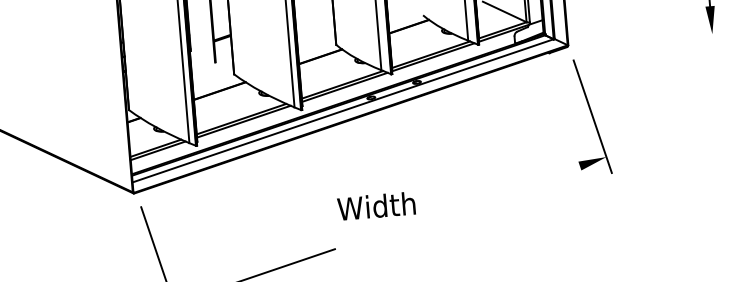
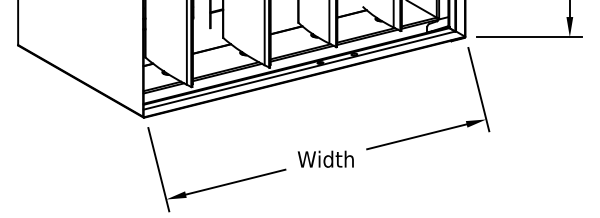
line: (656, 39) -> (529, 37), added
line: (512, 188) -> (416, 136), added
text: (375, 205) -> (325, 158), moved

